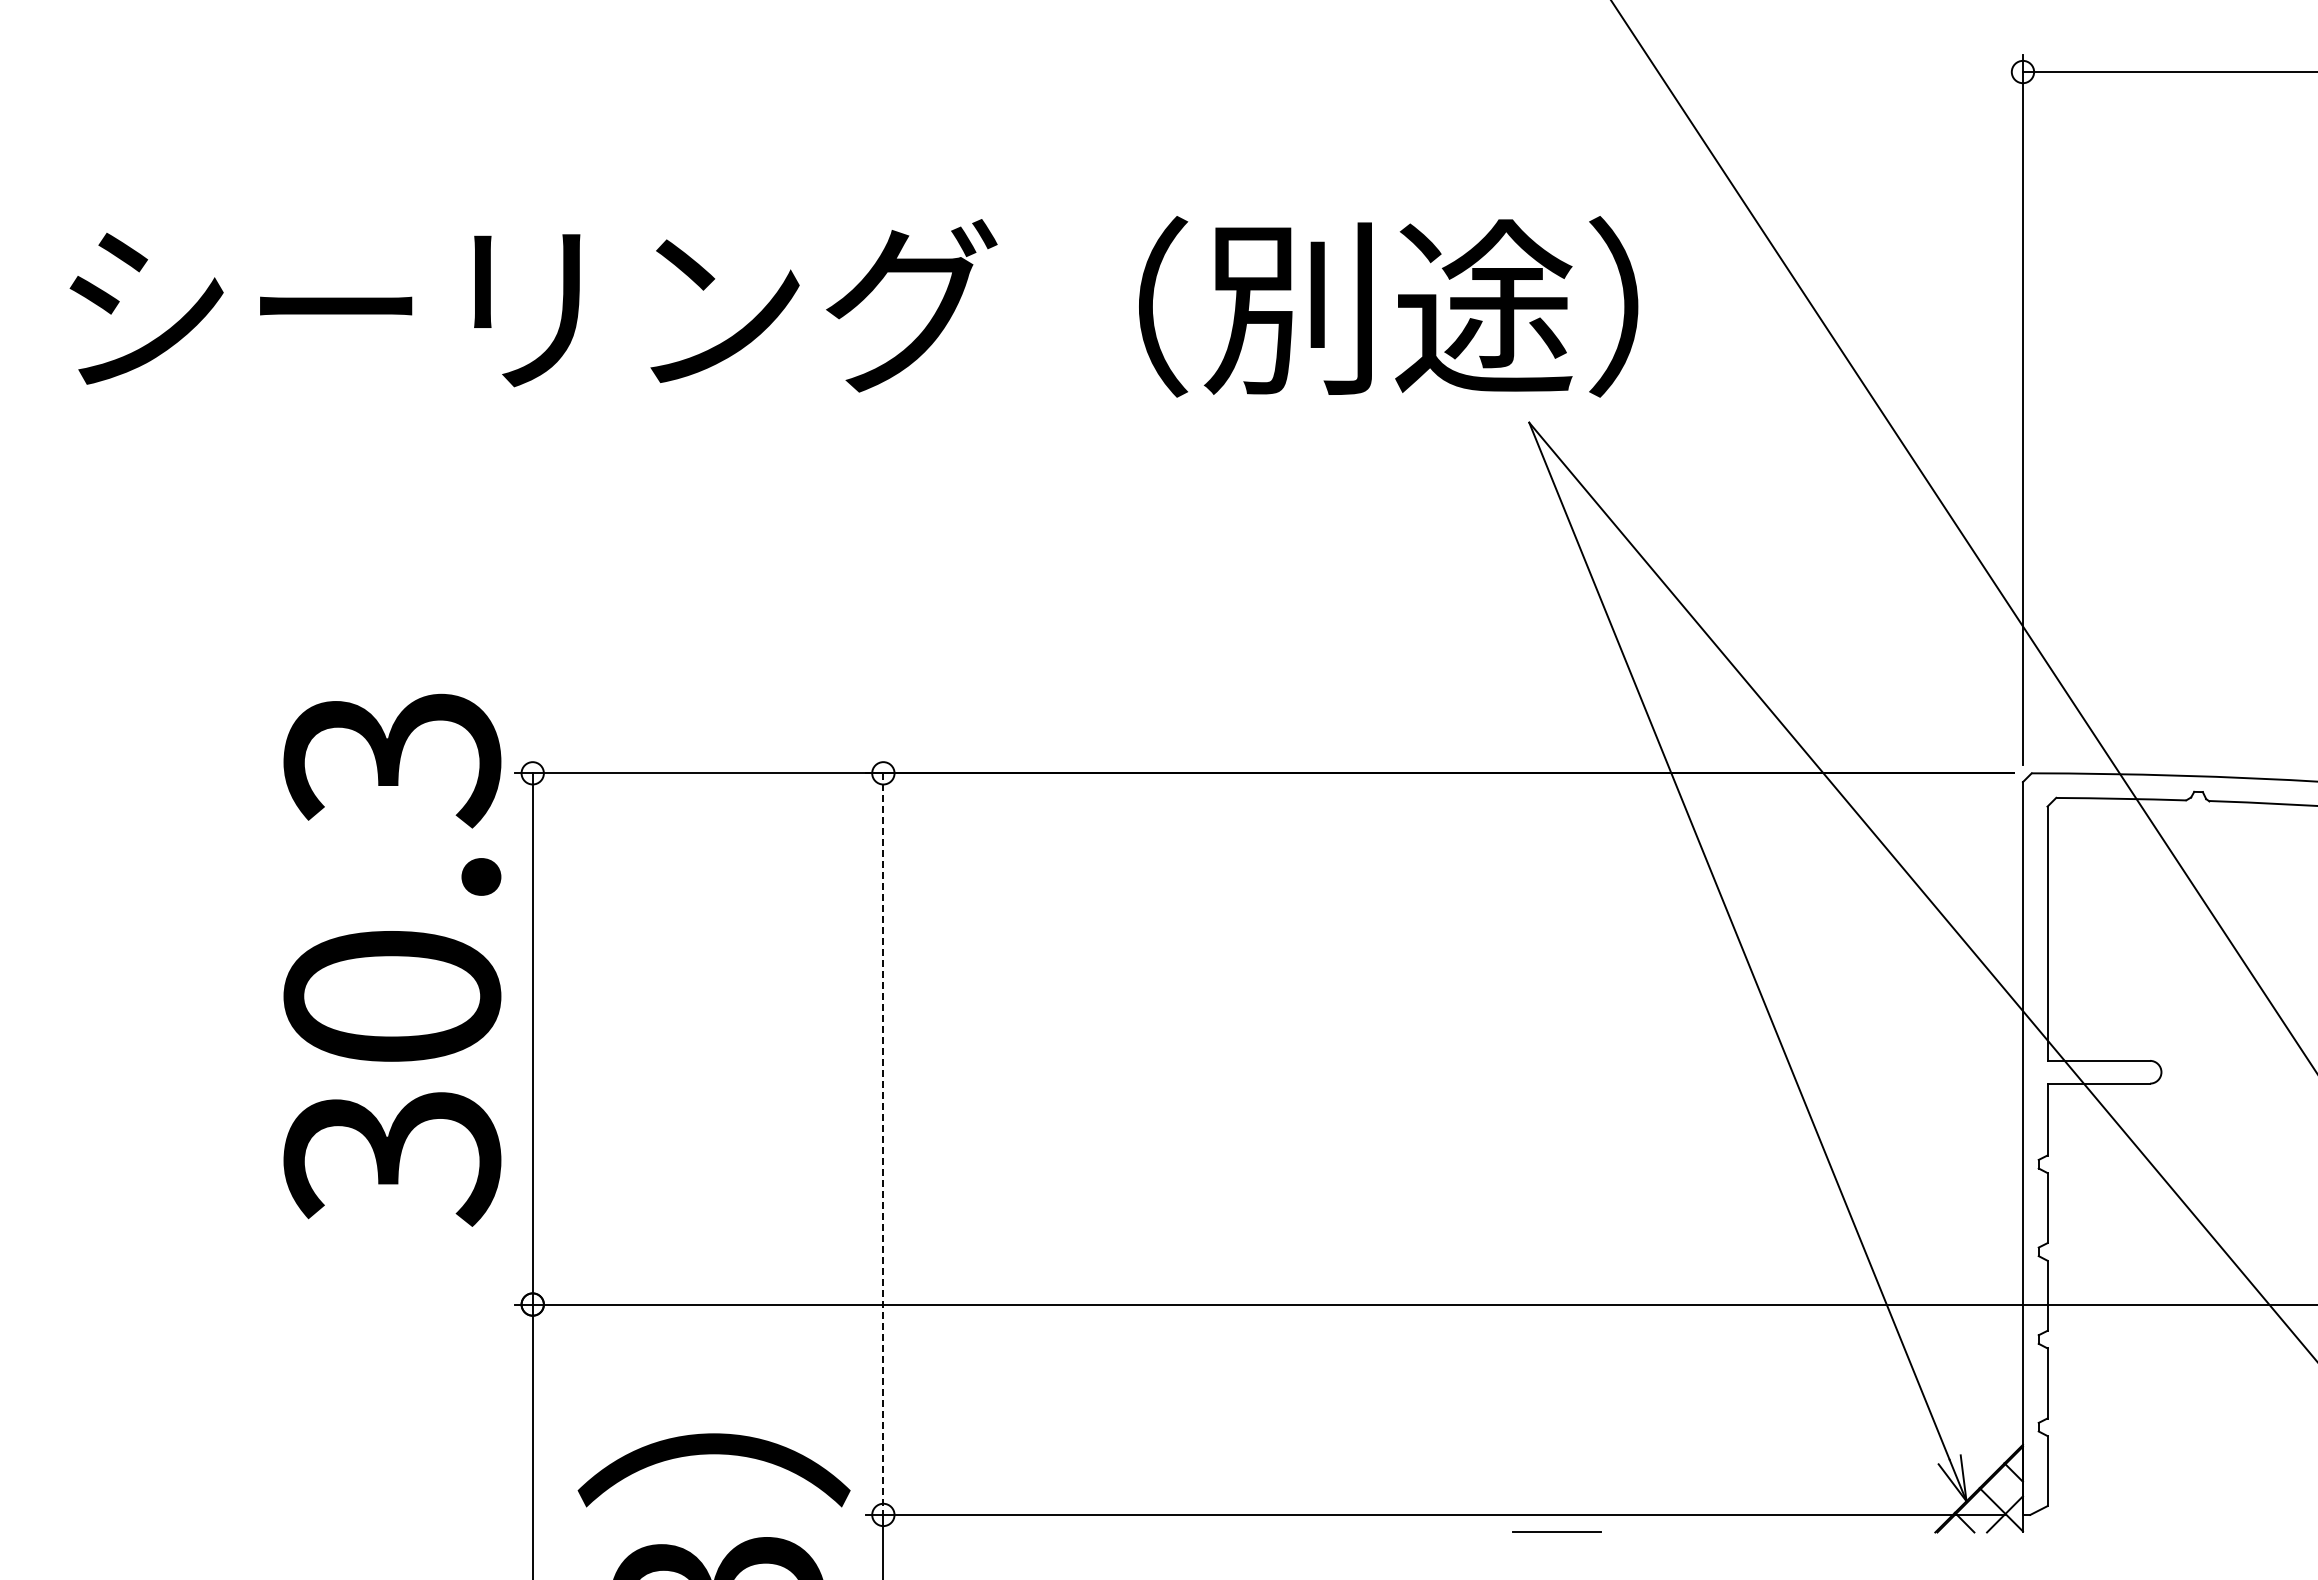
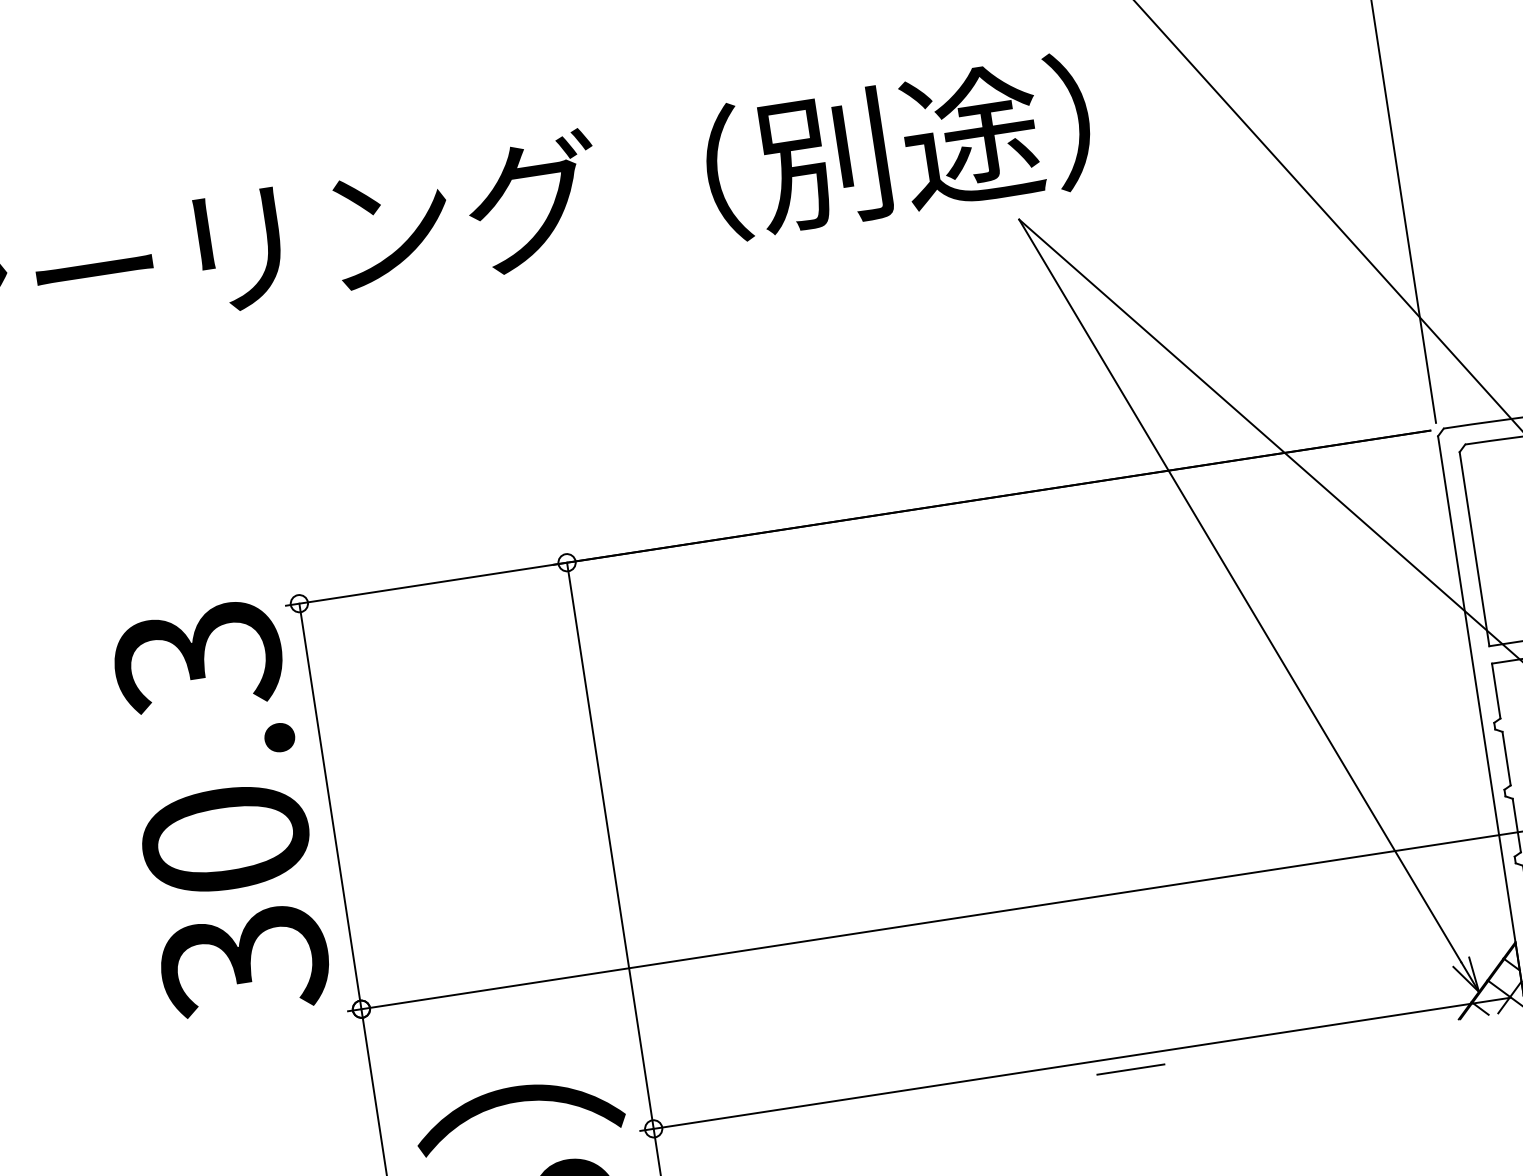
text: (392, 959) -> (221, 811), moved
line: (883, 1144) -> (610, 846), dashed -> solid
line: (1556, 1531) -> (1130, 1068), moved

